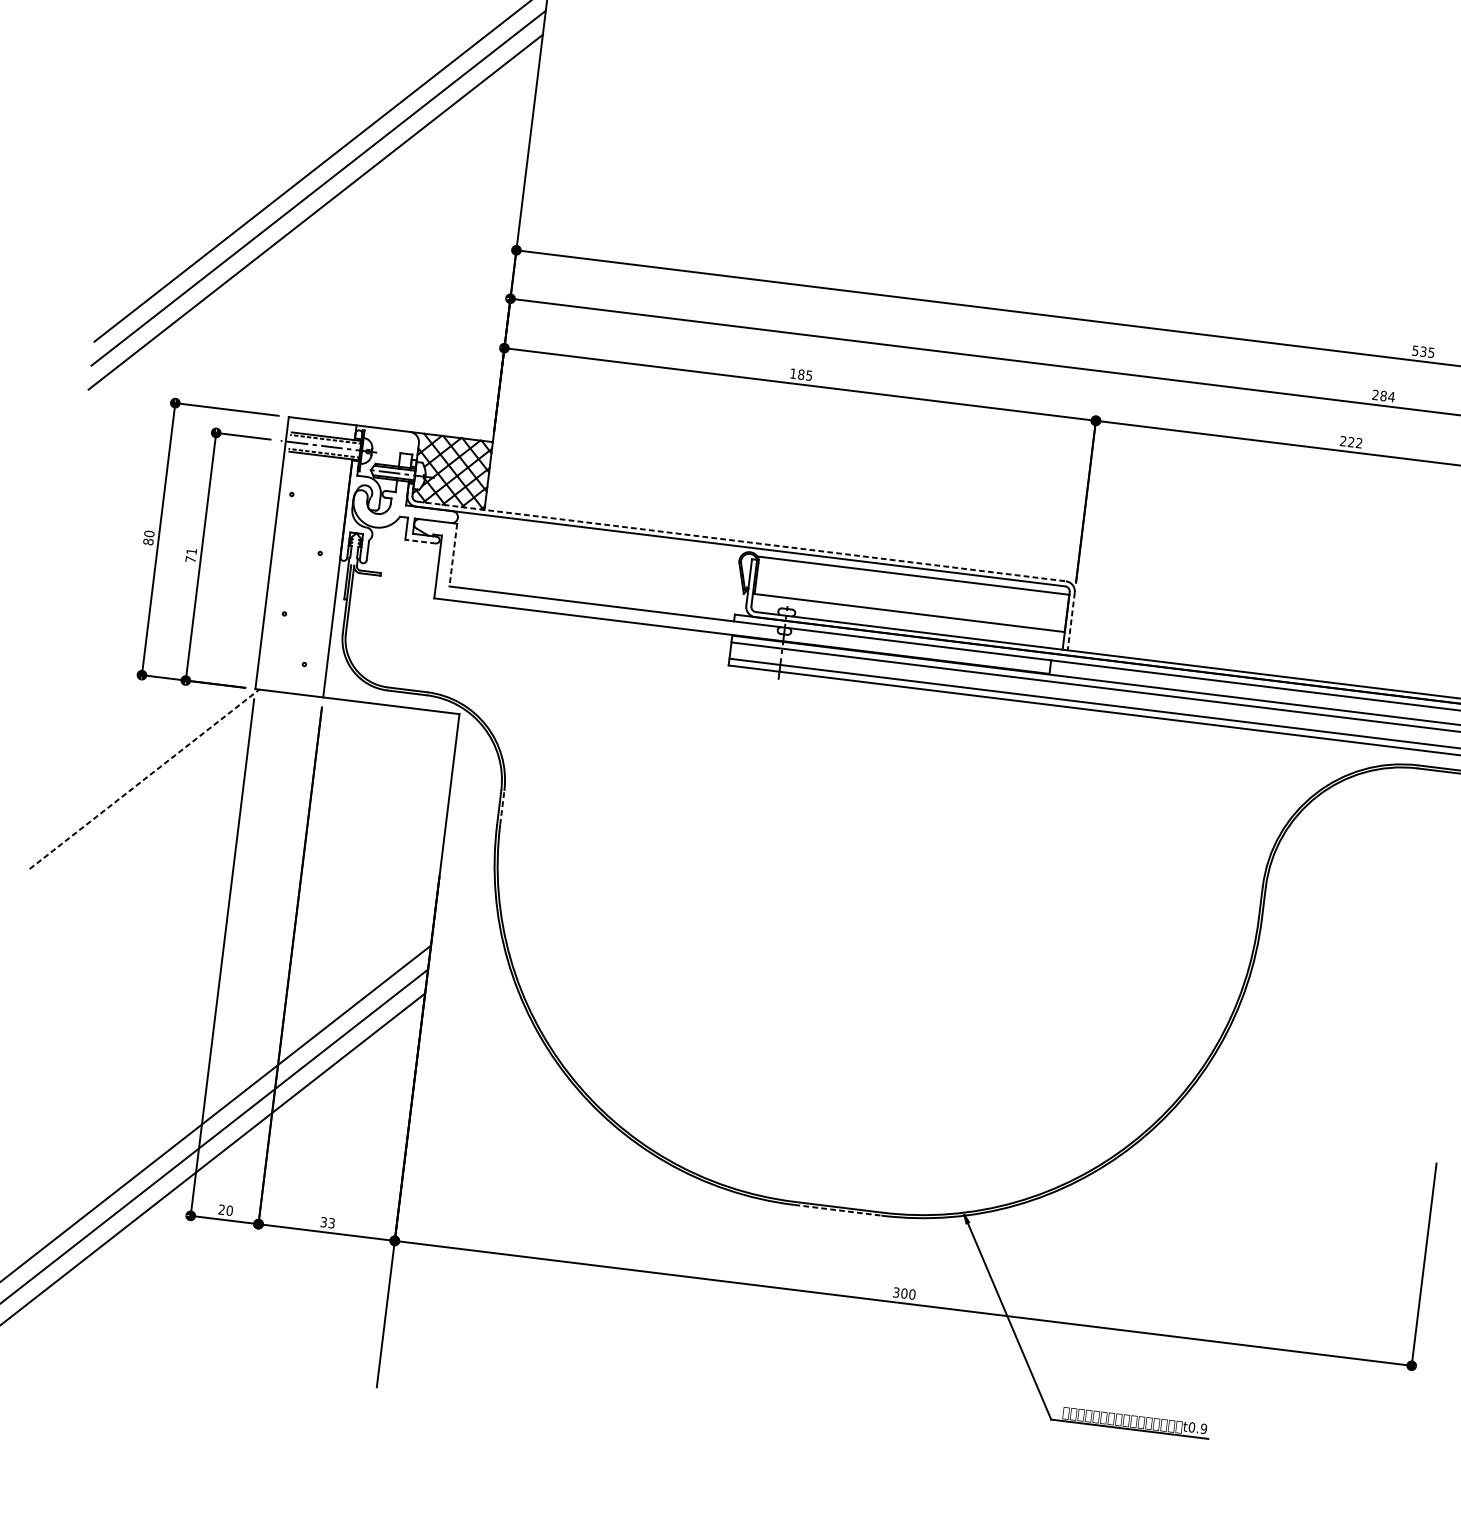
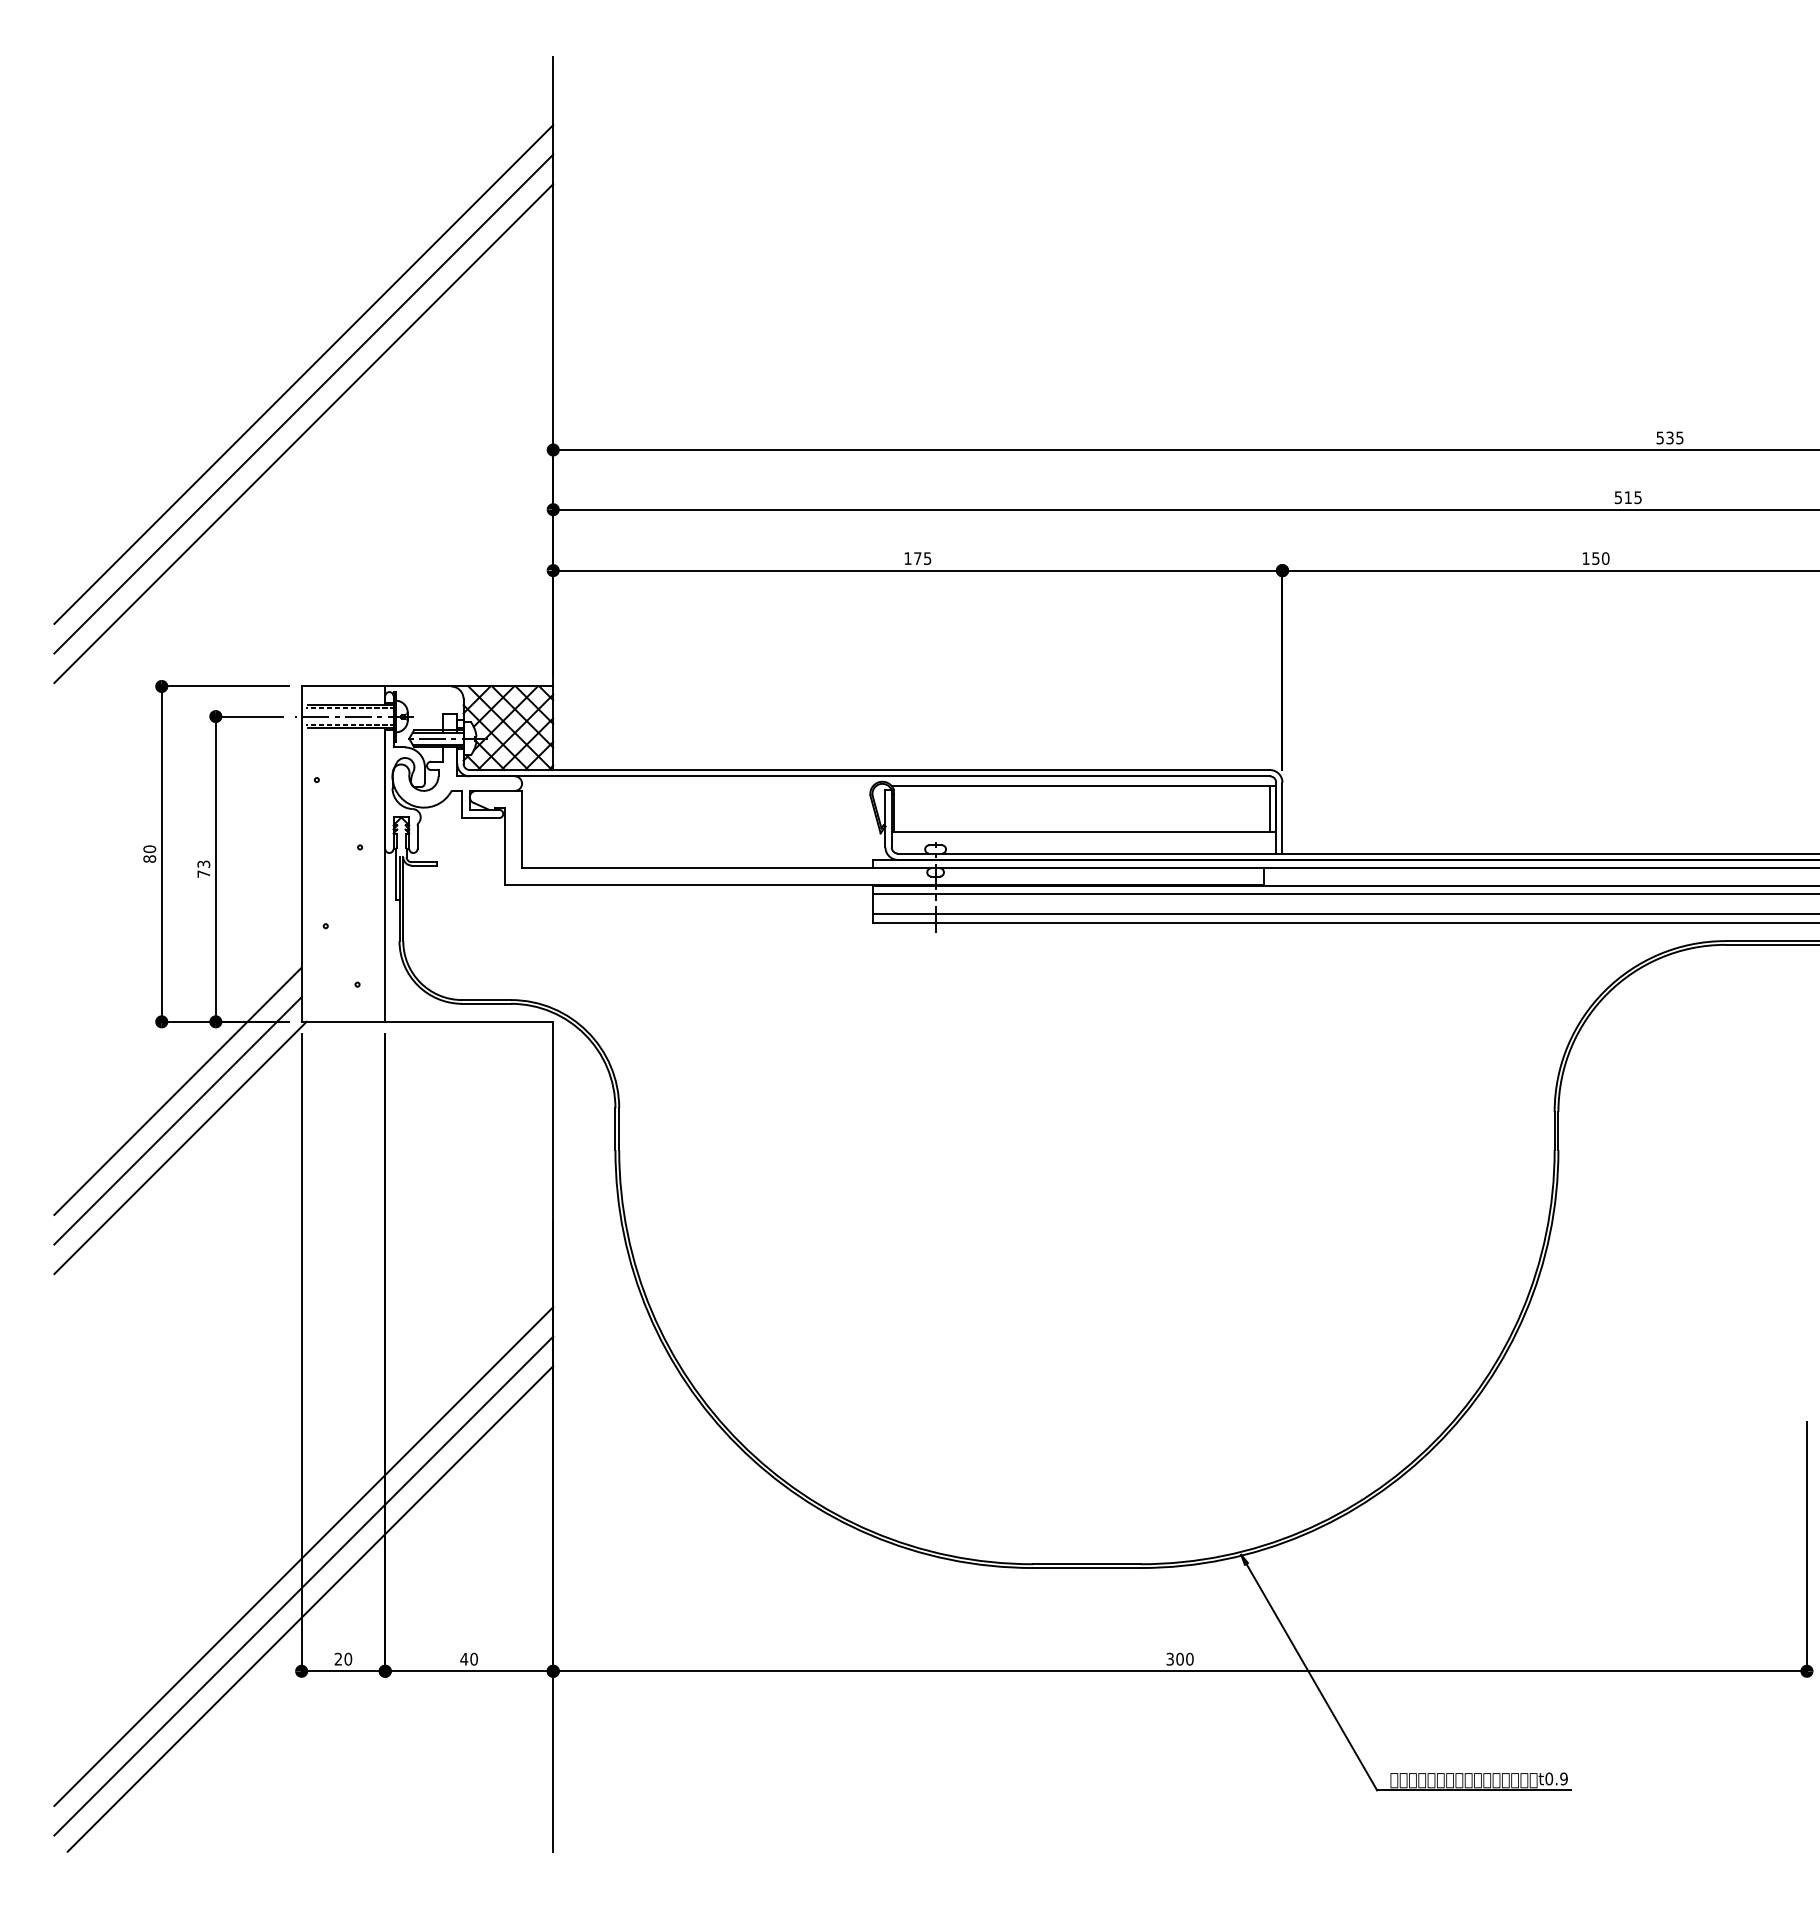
text: (801, 374) -> (917, 558), 185 -> 175
text: (1383, 395) -> (1628, 497), 284 -> 515
text: (1351, 442) -> (1595, 558), 222 -> 150
line: (420, 541) -> (480, 818), dashed -> solid
line: (741, 541) -> (870, 770), dashed -> solid
text: (191, 550) -> (203, 863), 71 -> 73
line: (453, 555) -> (522, 829), dashed -> solid
line: (1061, 612) -> (1269, 808), added
line: (1071, 621) -> (1282, 818), dashed -> solid
line: (147, 732) -> (177, 1090), added
line: (144, 756) -> (177, 1120), added
line: (144, 778) -> (180, 1147), dashed -> solid
line: (502, 808) -> (619, 1129), dashed -> solid
line: (837, 1210) -> (1086, 1568), dashed -> solid
text: (327, 1222) -> (468, 1658), 33 -> 40

